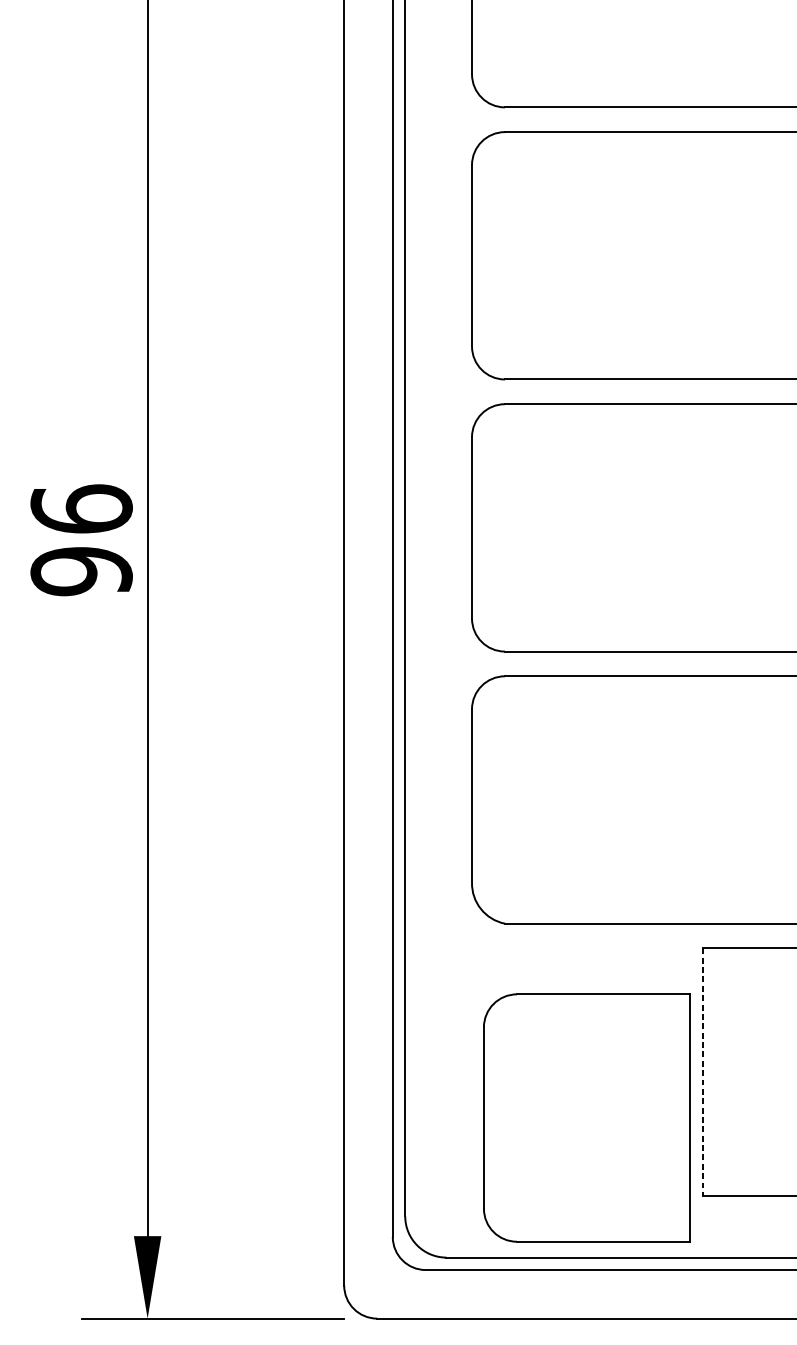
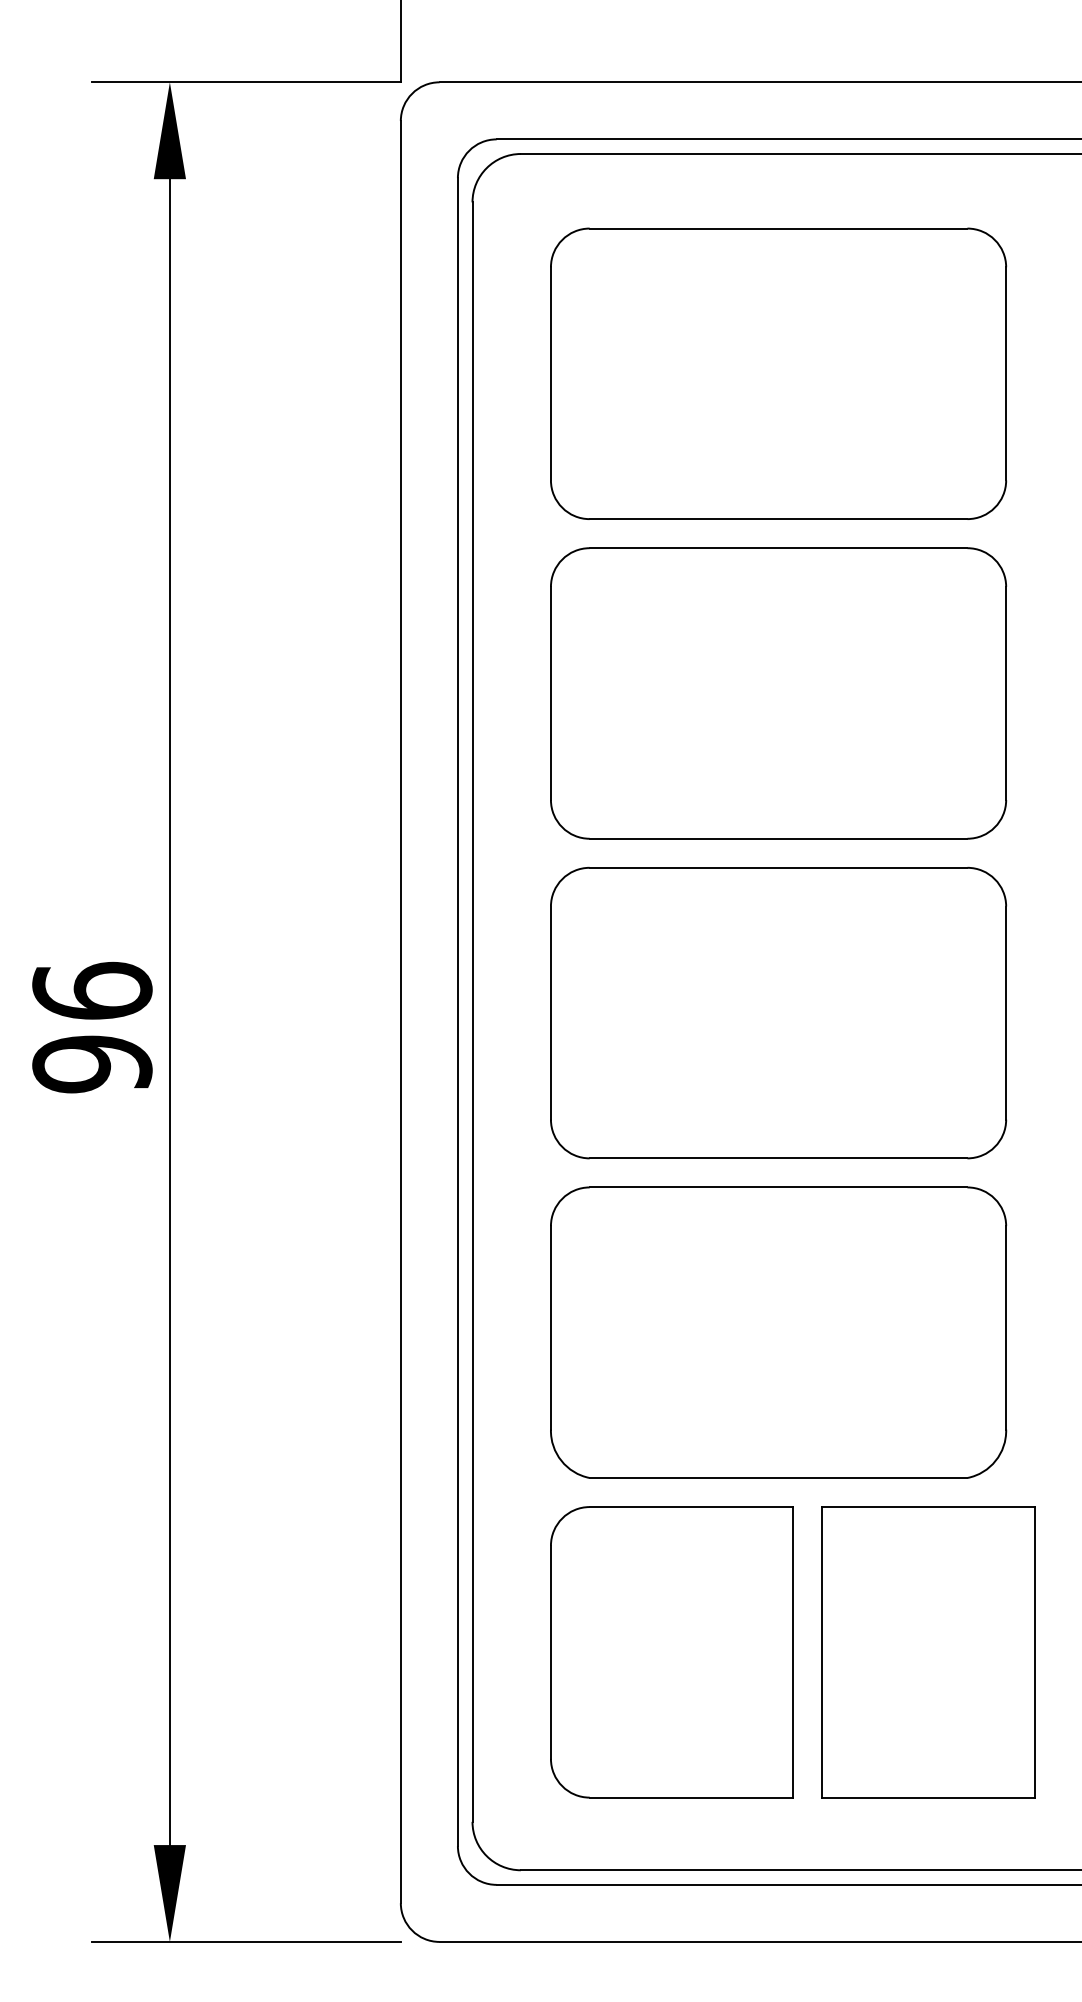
line: (703, 1072) -> (822, 1652), dashed -> solid
part: (586, 1118) -> (671, 1652), moved

